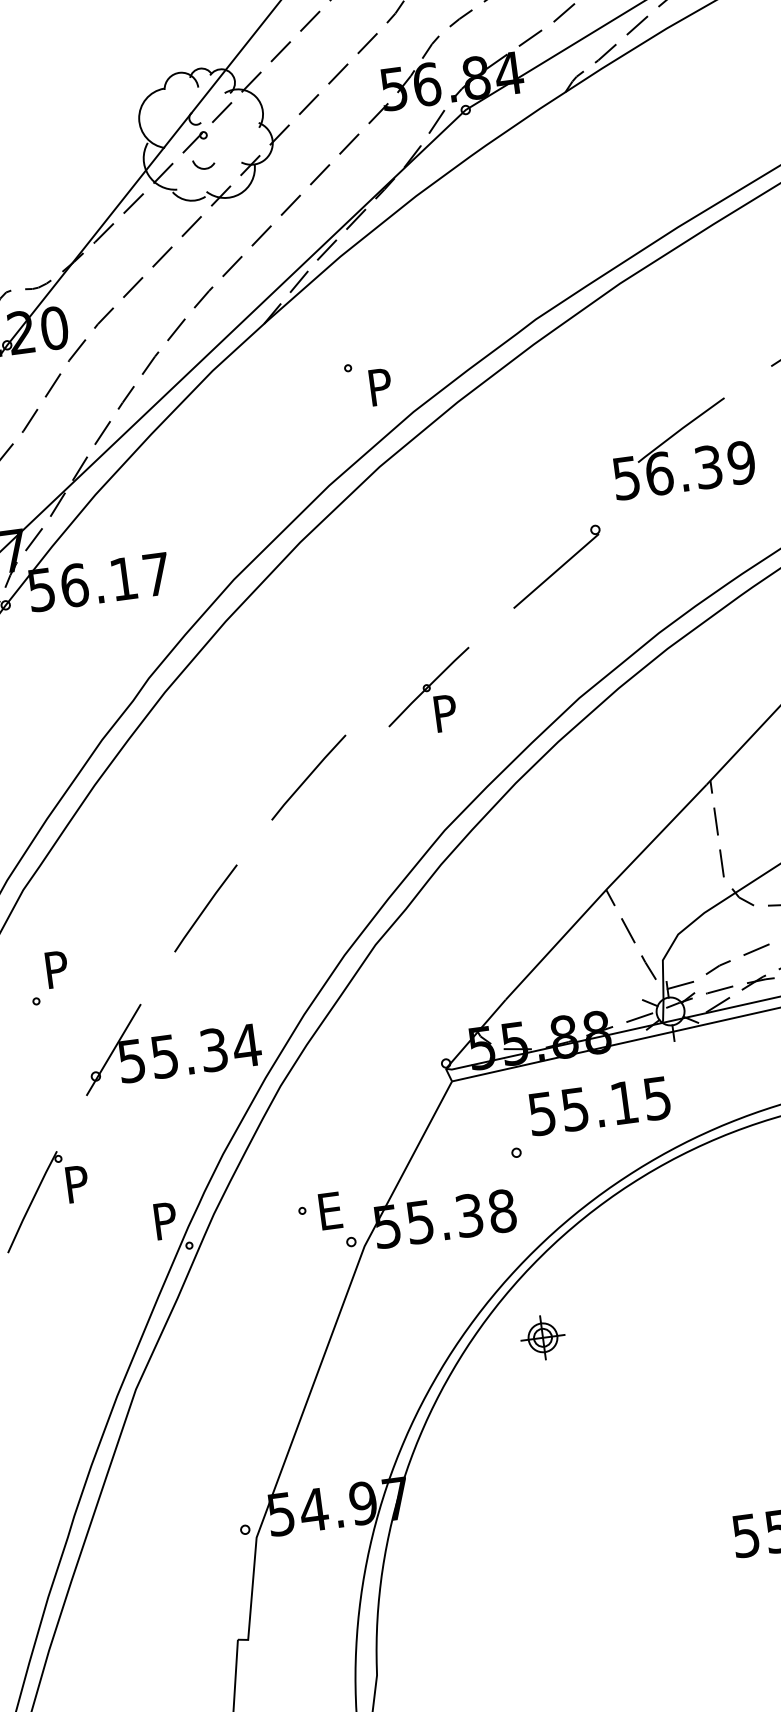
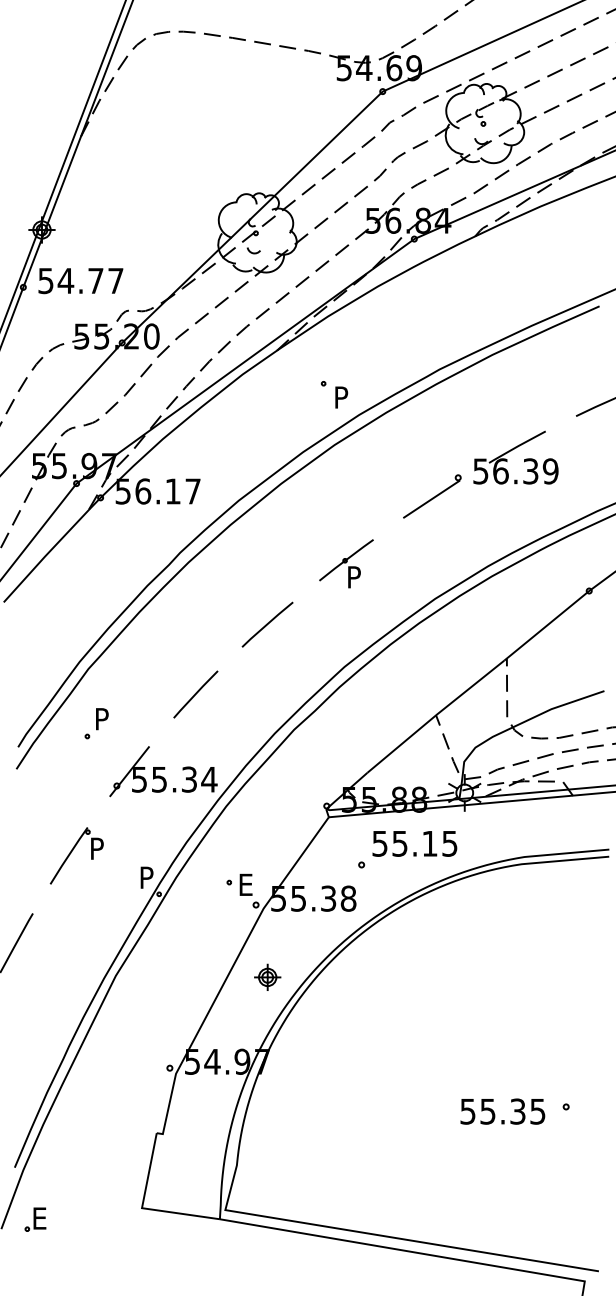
part: (557, 566) -> (432, 496), moved
part: (429, 692) -> (346, 563), moved
part: (542, 1336) -> (267, 976), moved

